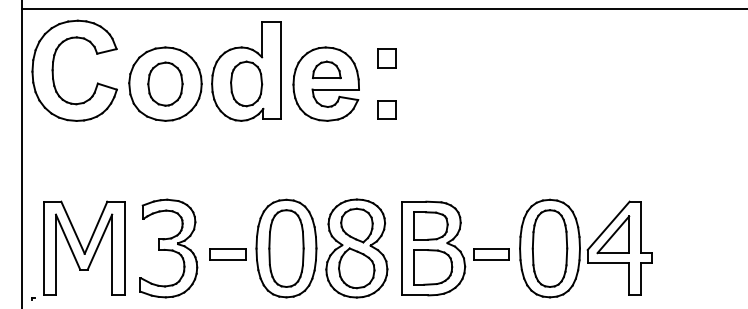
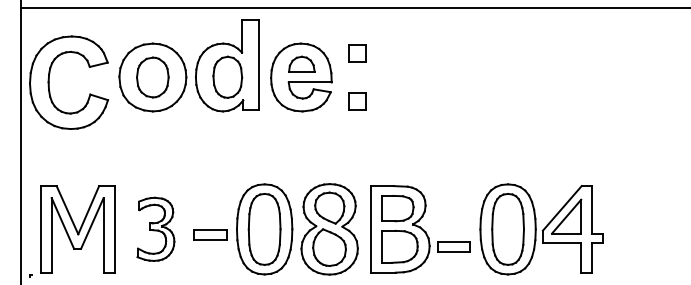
part: (53, 70) -> (49, 82), moved
part: (168, 248) -> (155, 229), size x0.7
part: (491, 254) -> (454, 246), moved

